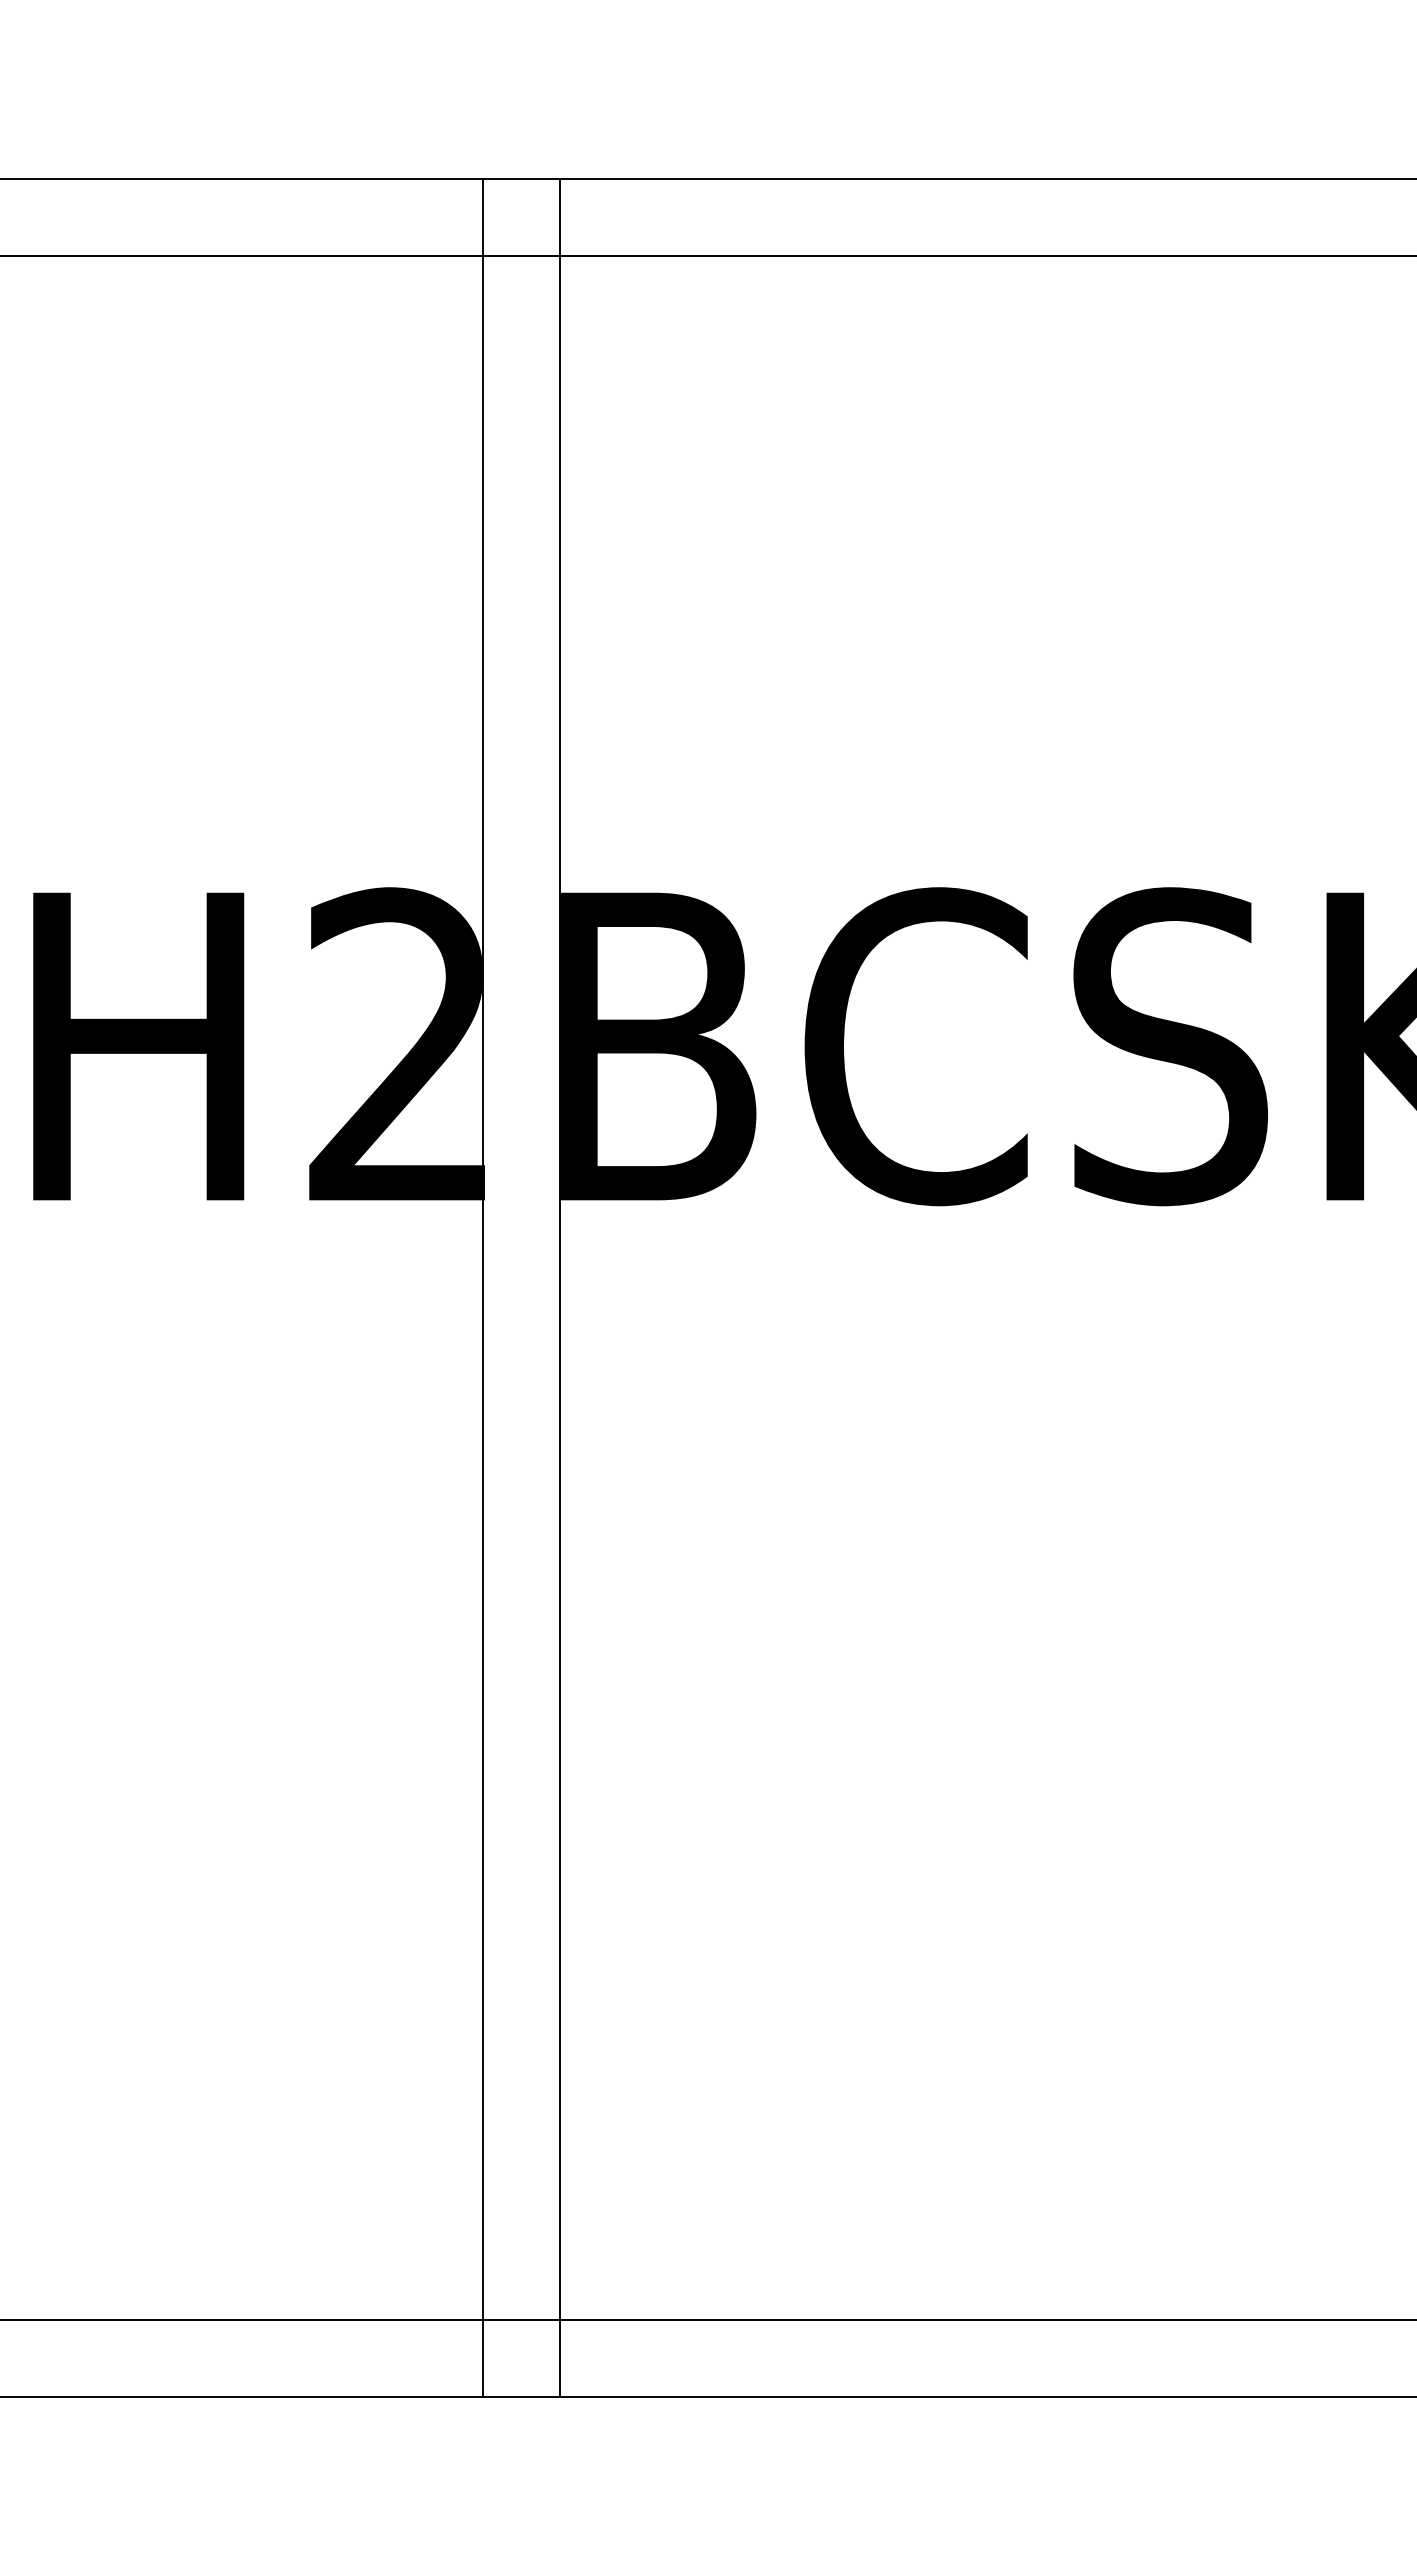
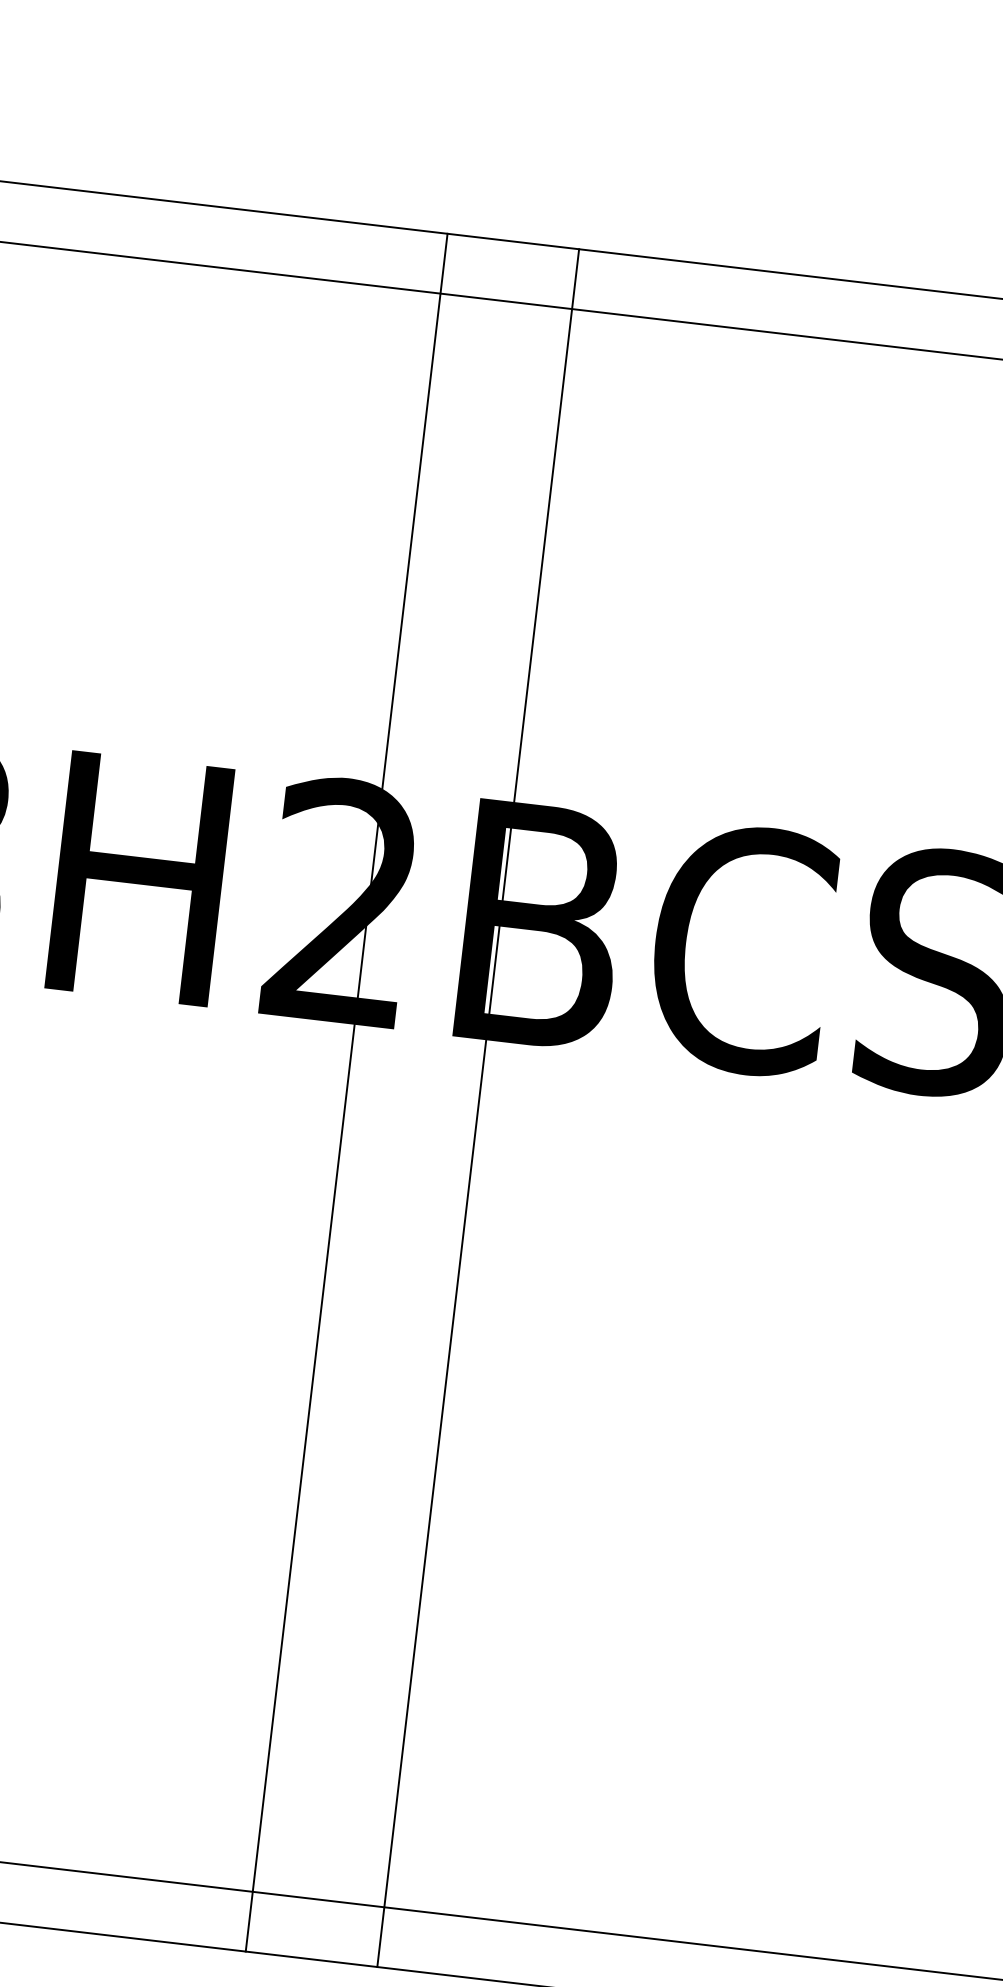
line: (483, 1287) -> (347, 1092), moved
line: (559, 1287) -> (477, 1107), moved

